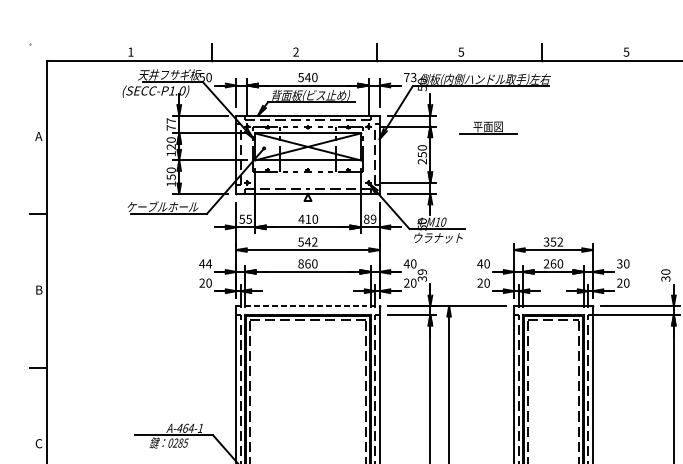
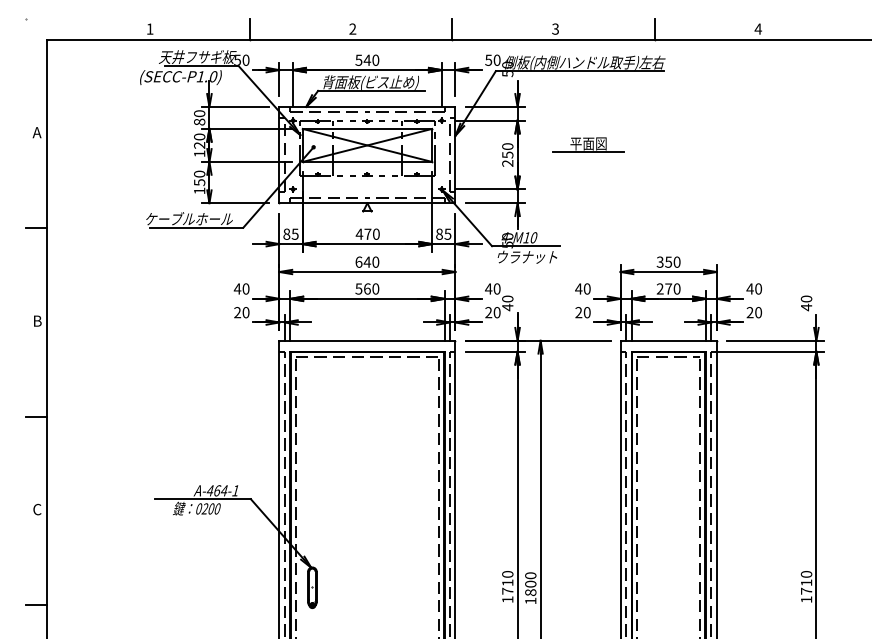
text: (461, 51) -> (555, 28), 5 -> 3
text: (625, 51) -> (757, 28), 5 -> 4
text: (409, 76) -> (492, 59), 73 -> 50
text: (171, 124) -> (199, 117), 77 -> 80
part: (488, 127) -> (588, 144), moved
text: (242, 218) -> (286, 233), 55 -> 85
text: (308, 218) -> (367, 233), 410 -> 470
text: (373, 218) -> (447, 233), 89 -> 85
text: (308, 241) -> (367, 261), 542 -> 640
text: (559, 241) -> (676, 261), 352 -> 350
text: (208, 263) -> (245, 288), 44 -> 40
text: (300, 263) -> (358, 288), 860 -> 560
text: (553, 263) -> (668, 288), 260 -> 270
text: (619, 263) -> (749, 288), 30 -> 40
text: (422, 275) -> (507, 303), 39 -> 40
text: (665, 278) -> (806, 307), 30 -> 40
line: (308, 305) -> (367, 340), dashed -> solid
text: (183, 442) -> (214, 508), 0285 -> 0200

